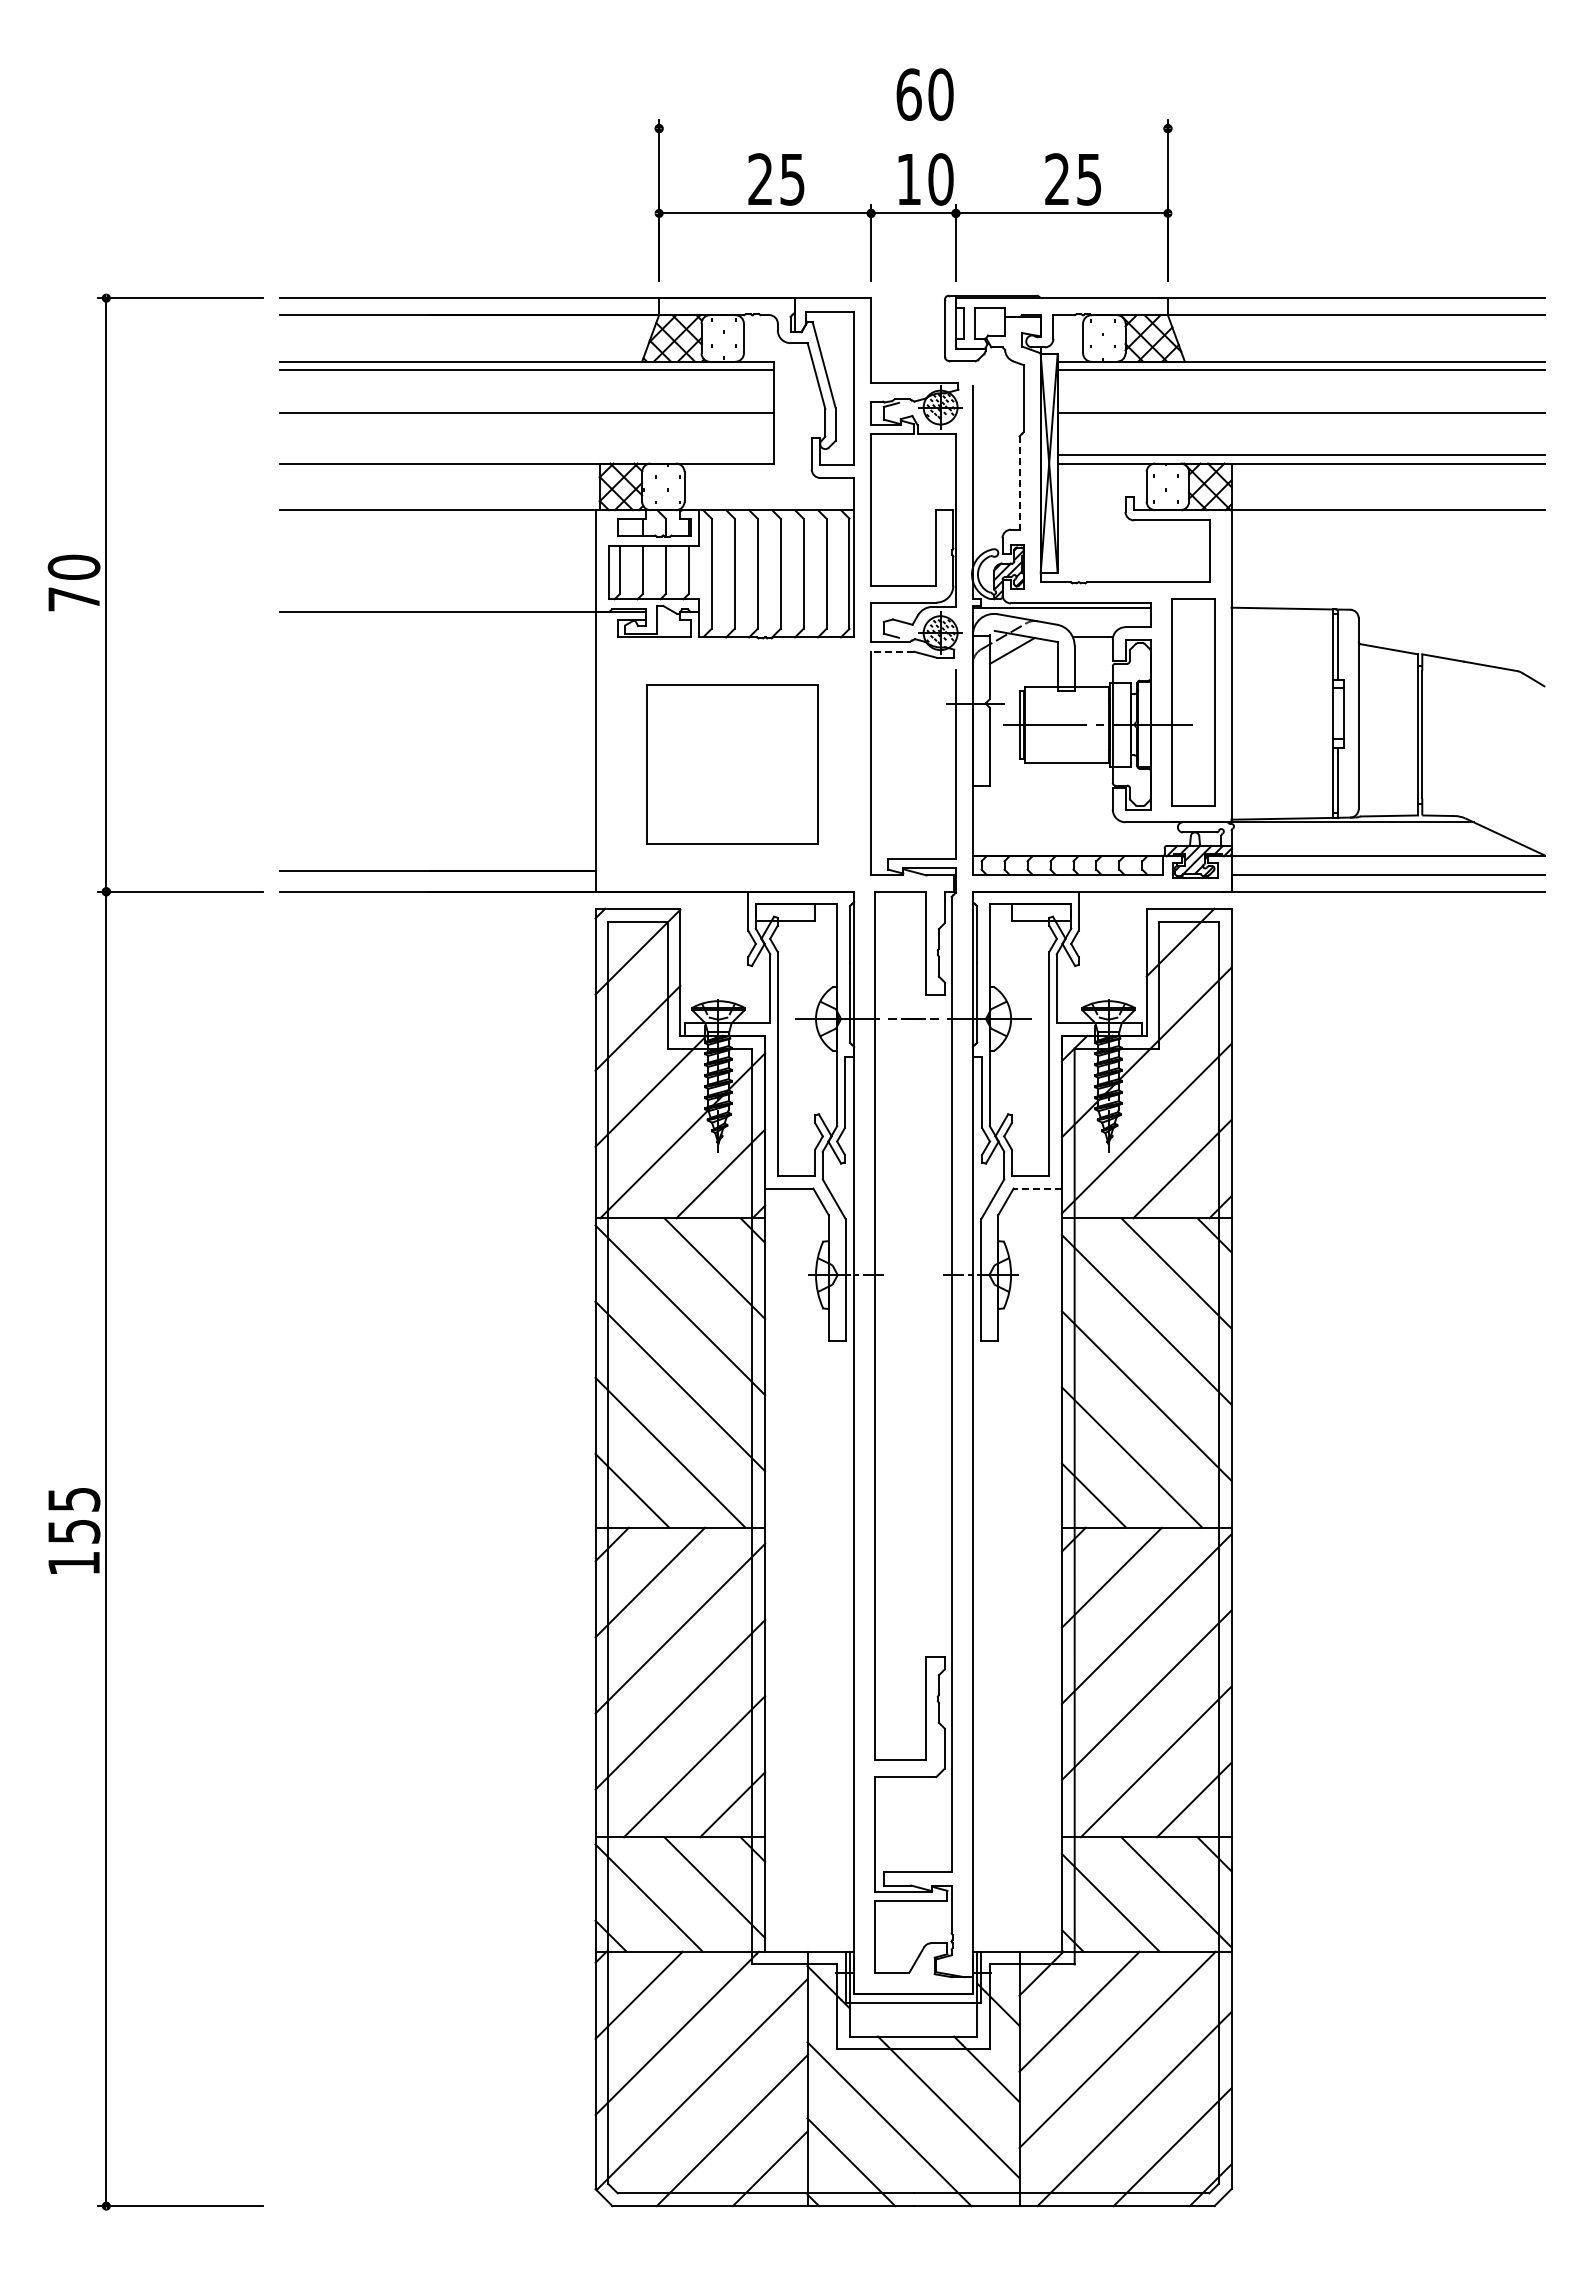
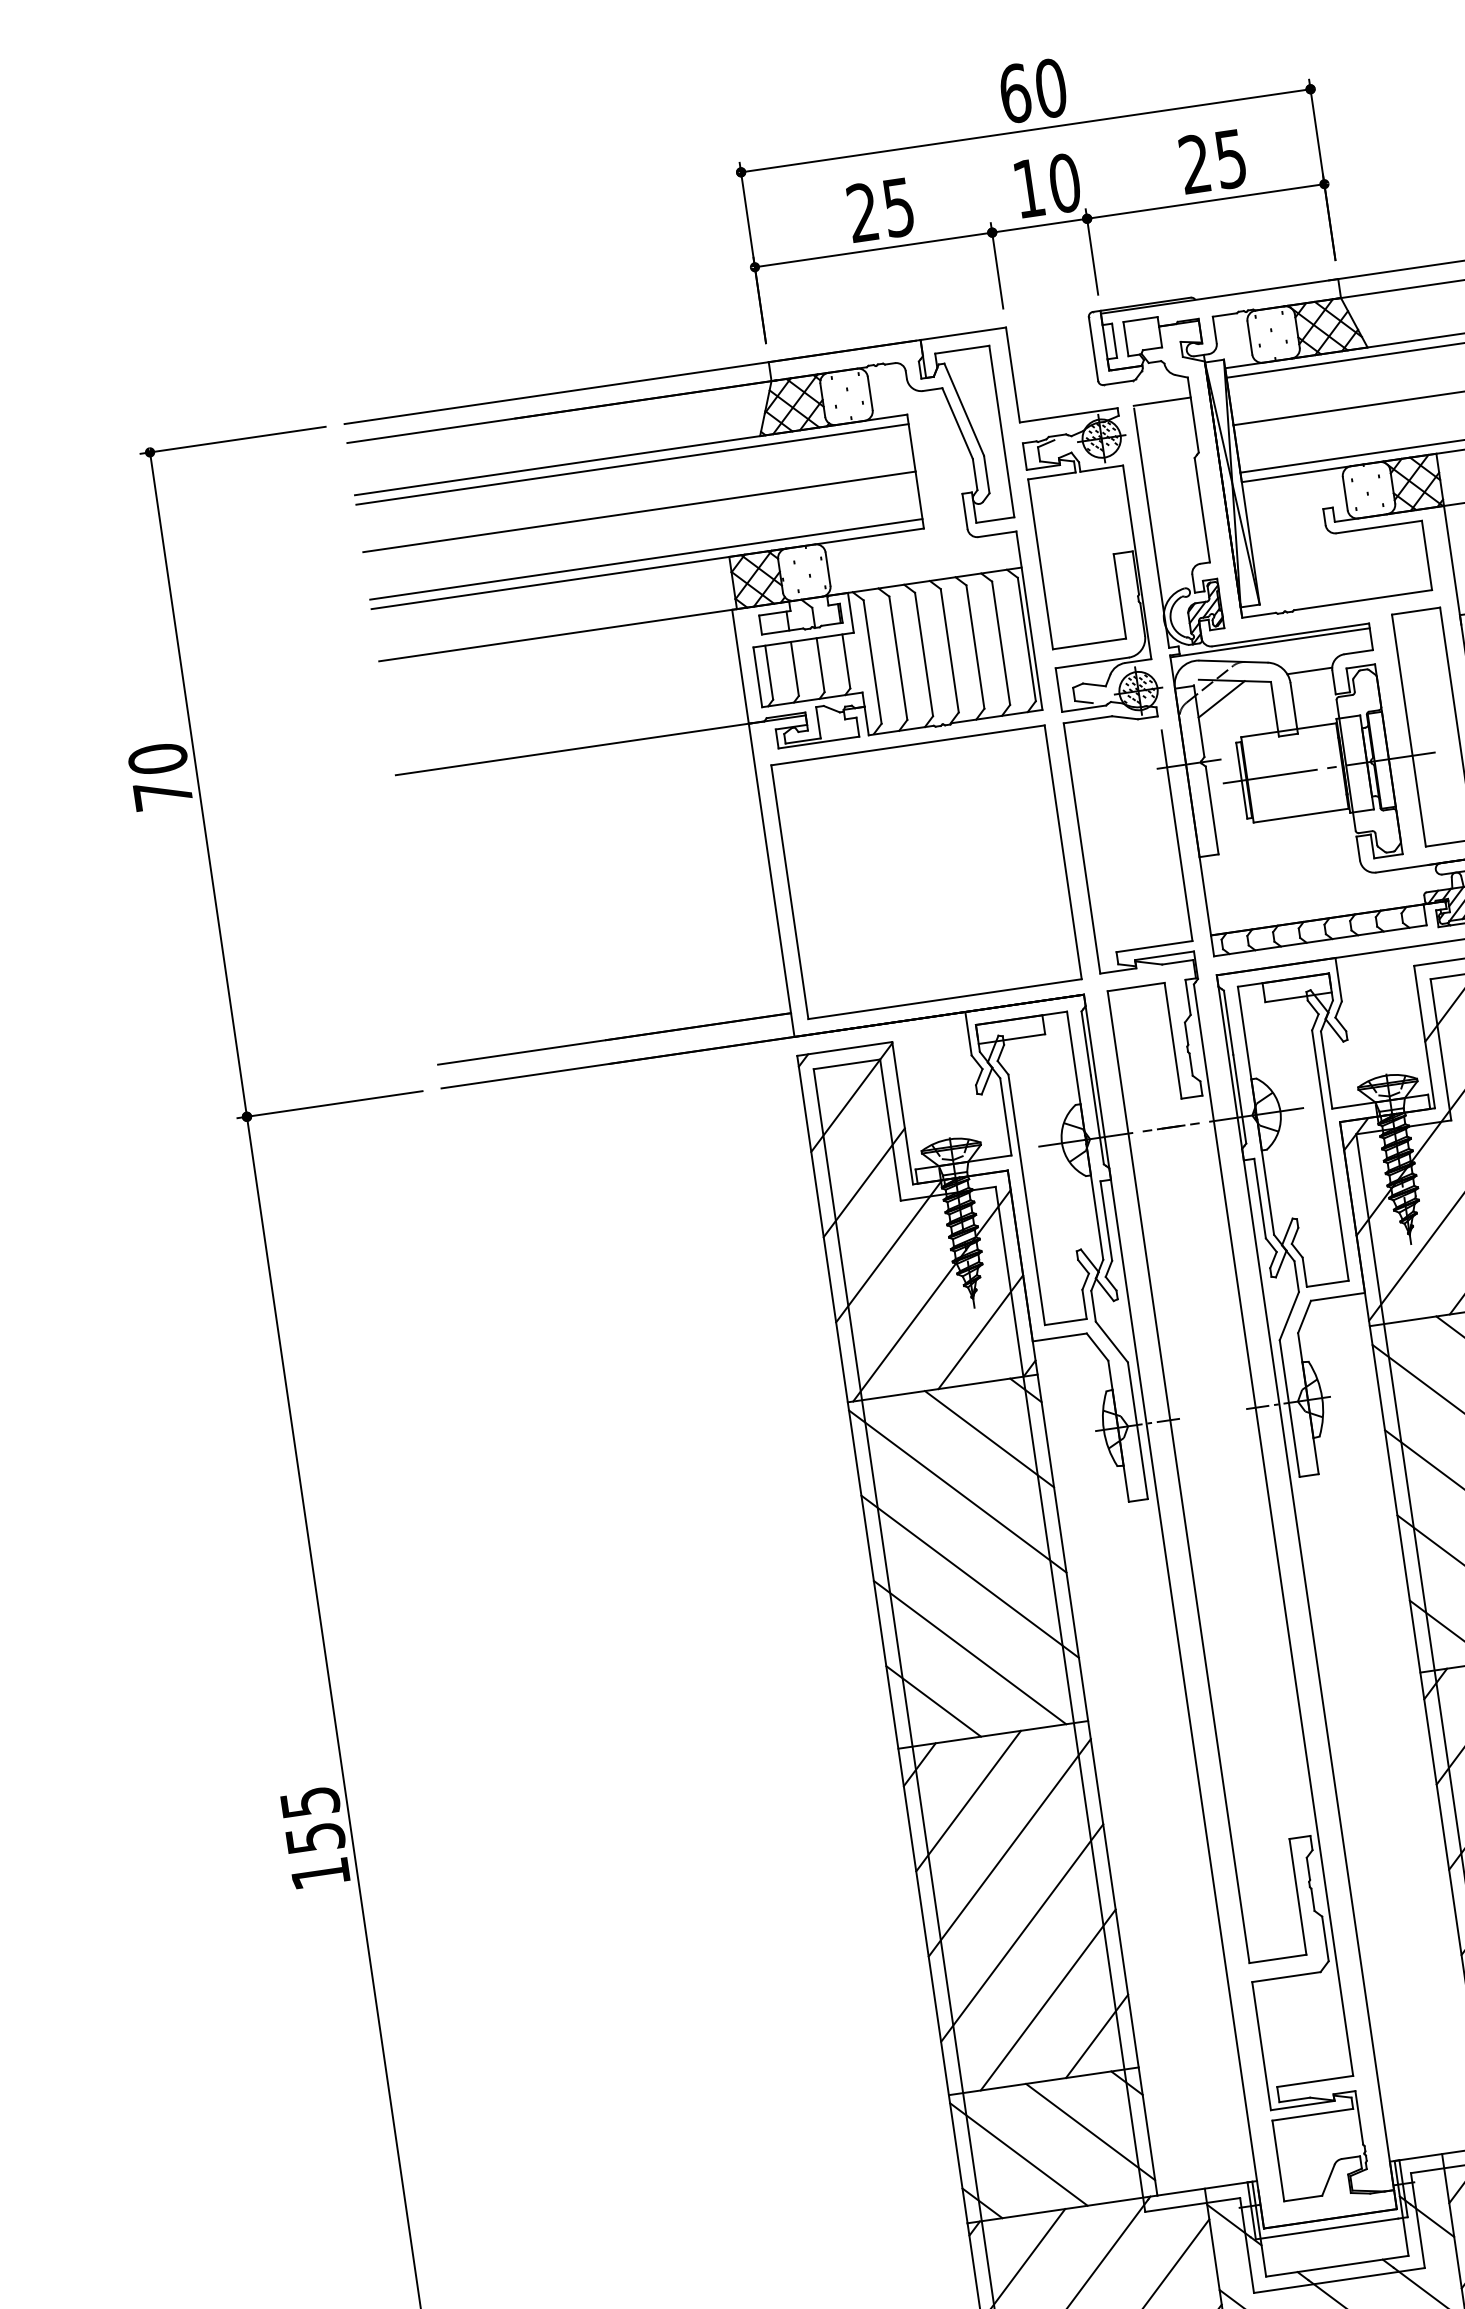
line: (913, 128) -> (1025, 130), added
line: (997, 383) -> (1161, 402), added
line: (526, 455) -> (646, 559), added
line: (1019, 483) -> (1202, 510), dashed -> solid
line: (892, 651) -> (1087, 719), dashed -> solid
part: (731, 764) -> (925, 872), size x1.43
line: (1037, 1188) -> (1337, 1296), dashed -> solid

